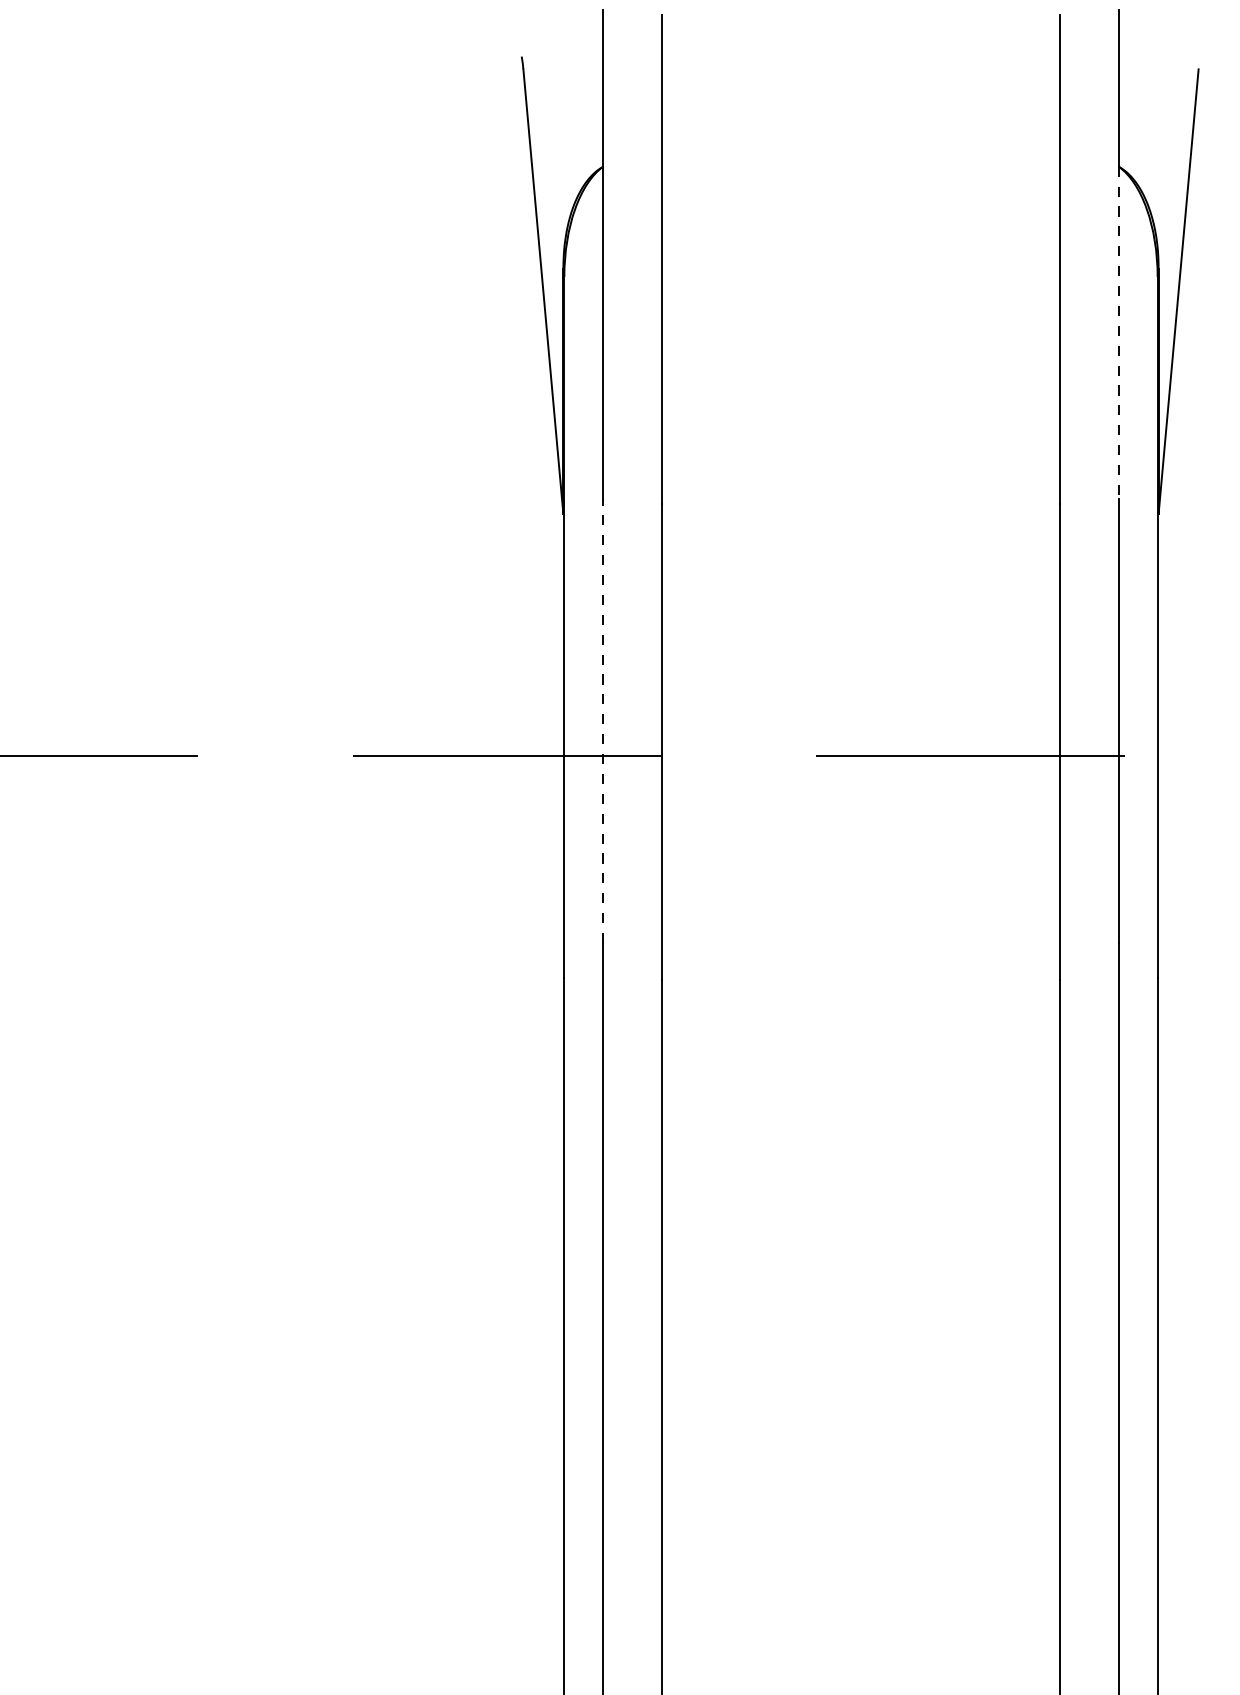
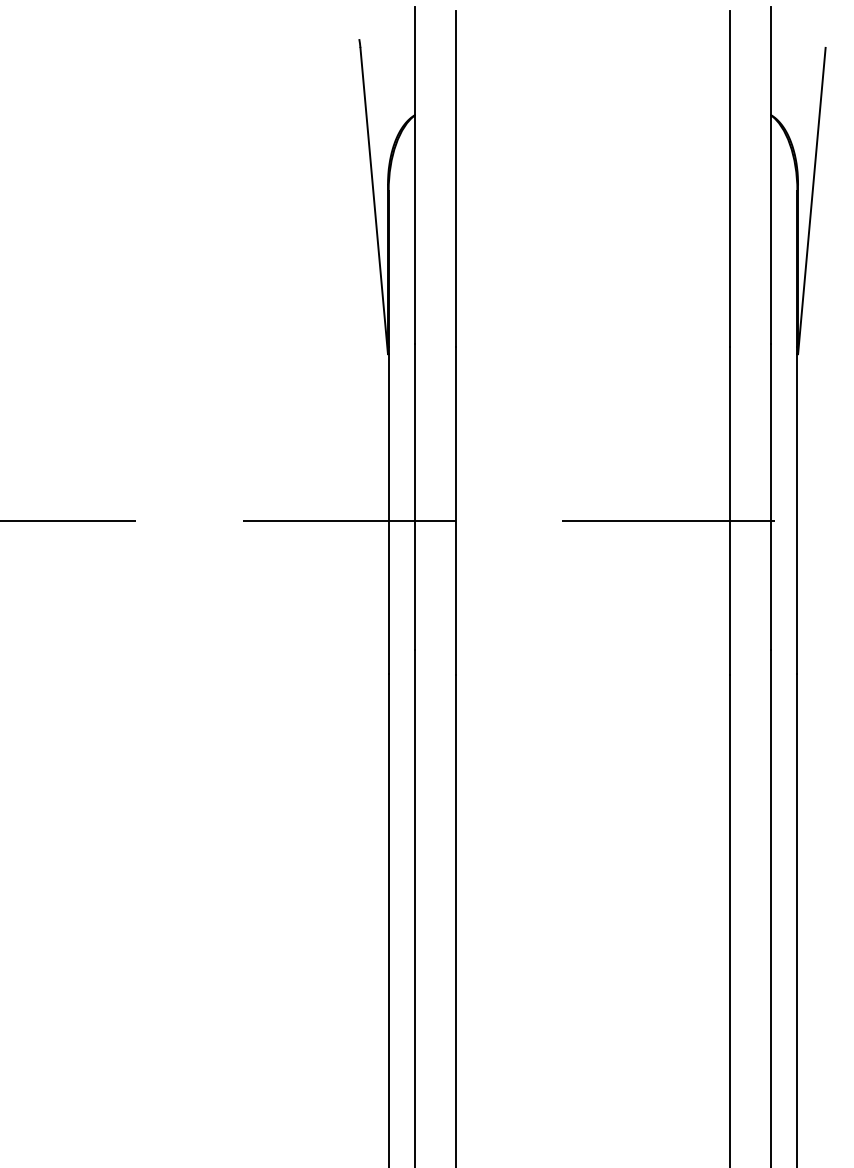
line: (1118, 332) -> (770, 229), dashed -> solid
line: (603, 720) -> (415, 496), dashed -> solid

